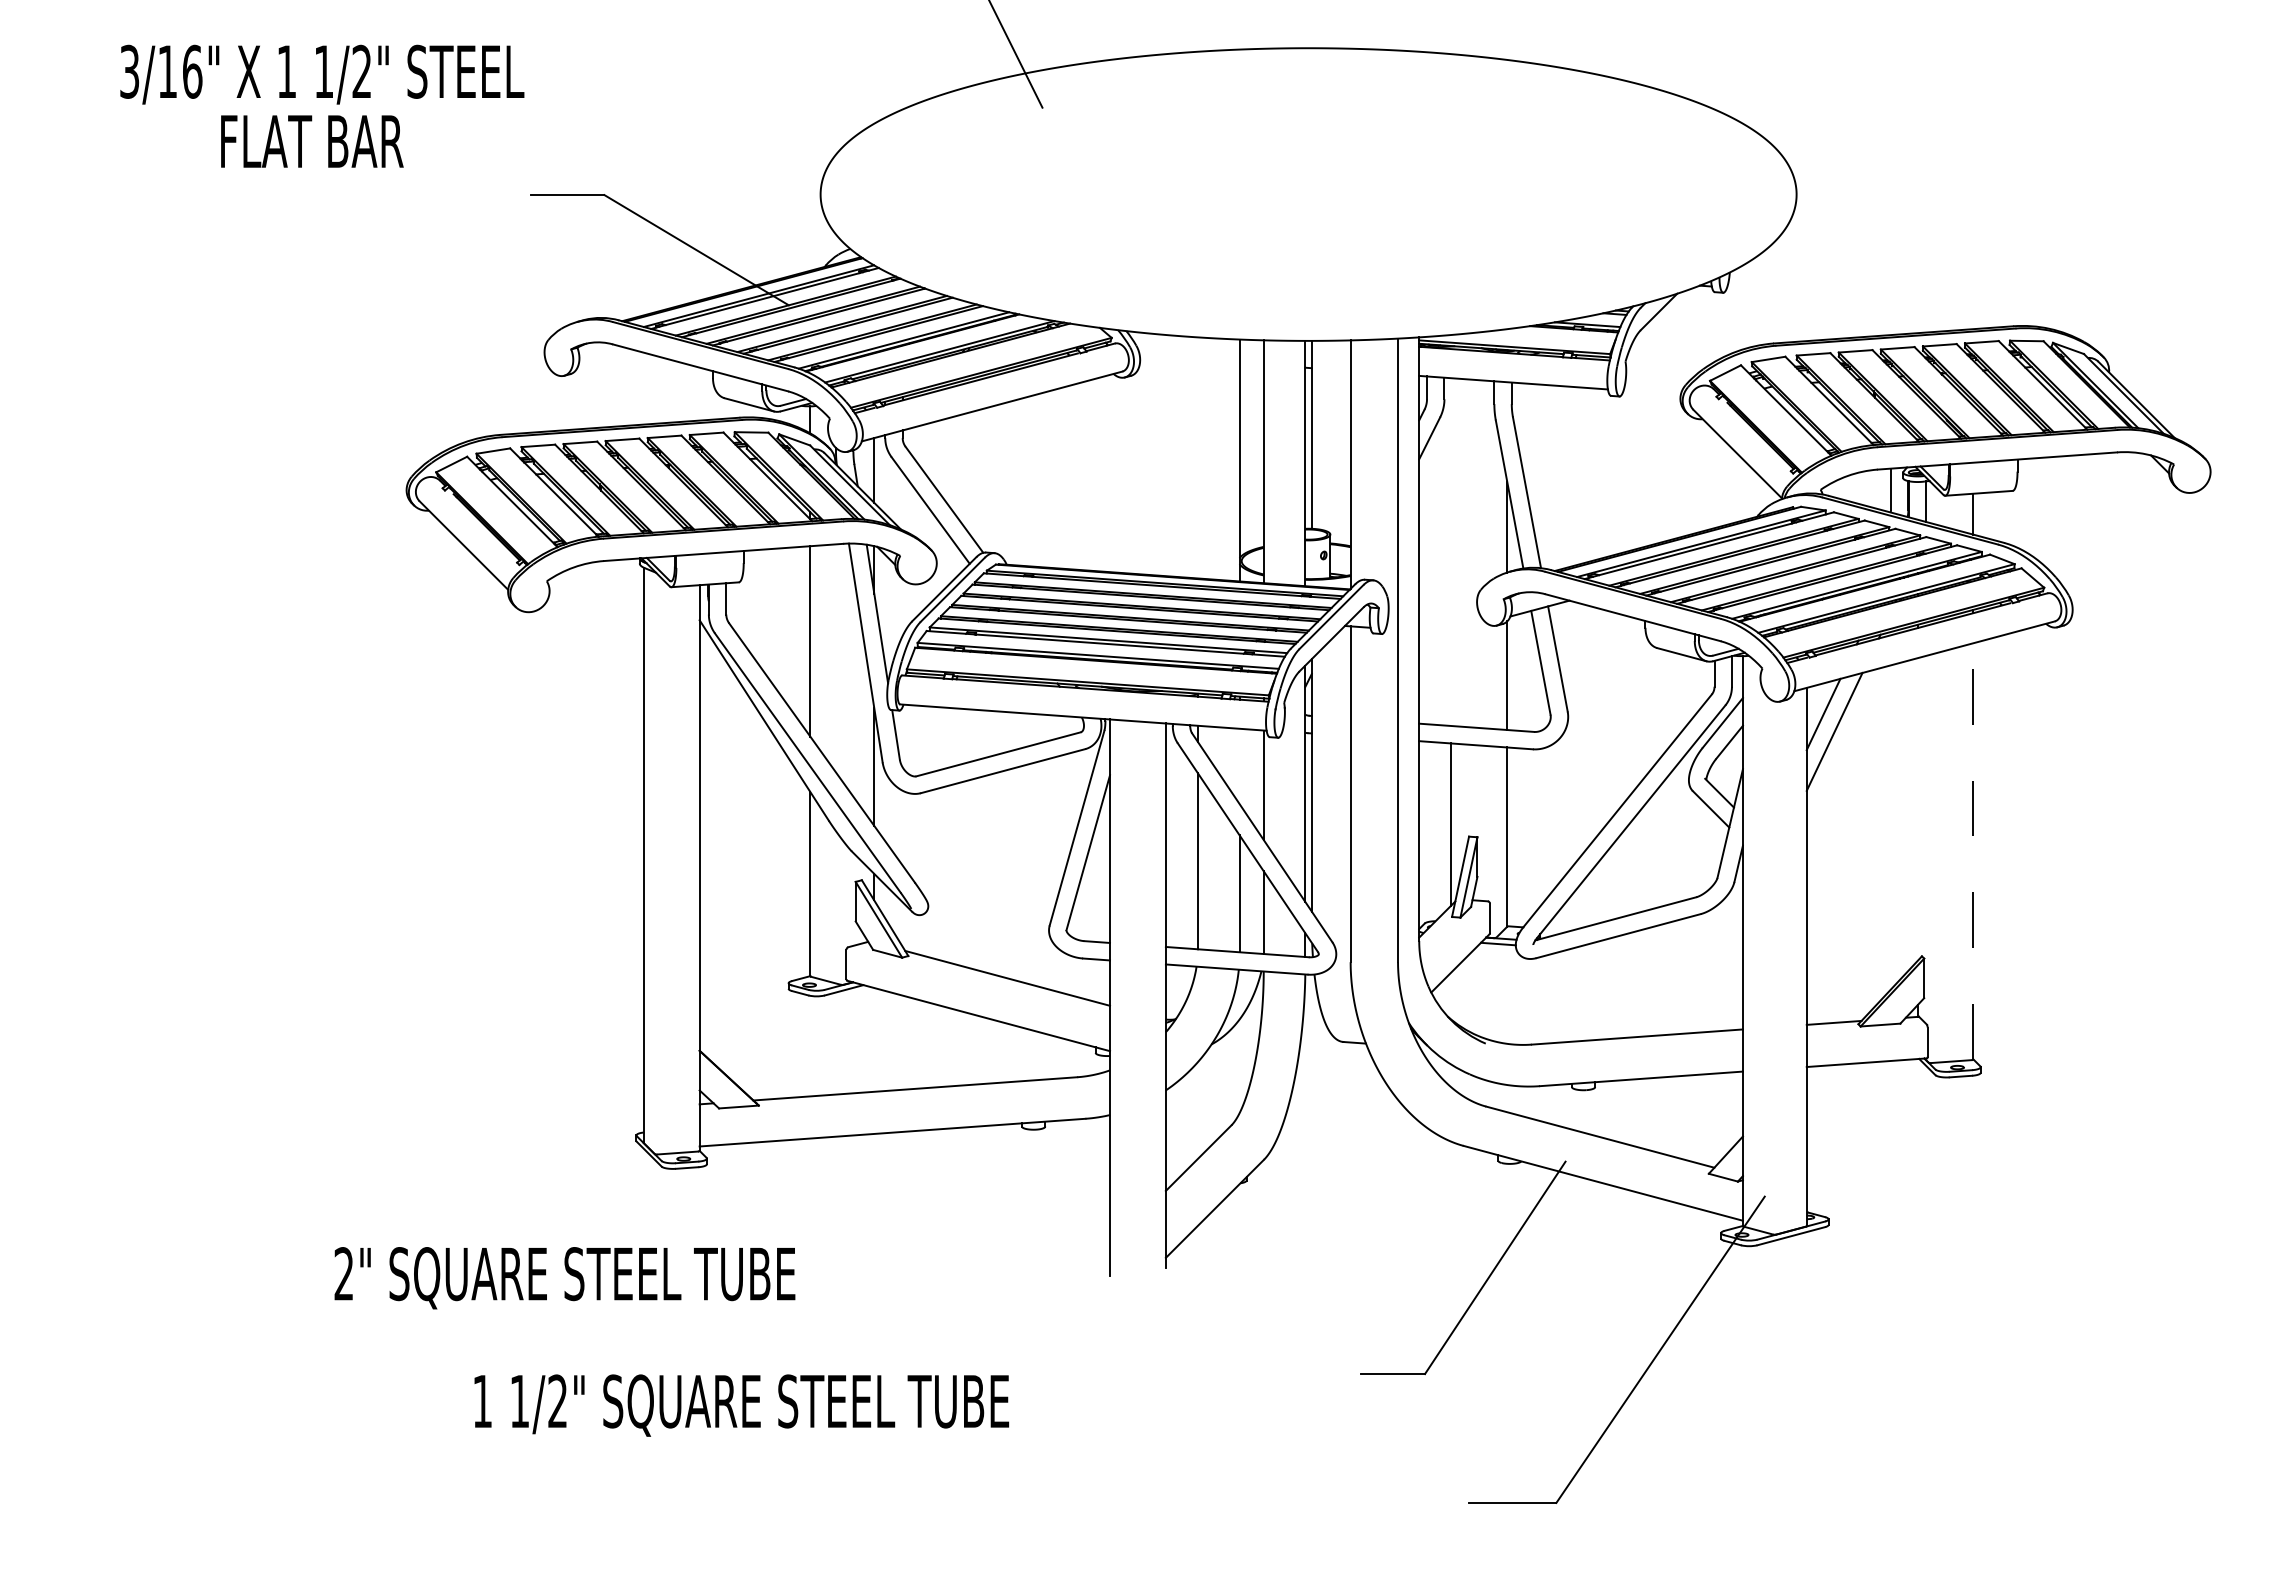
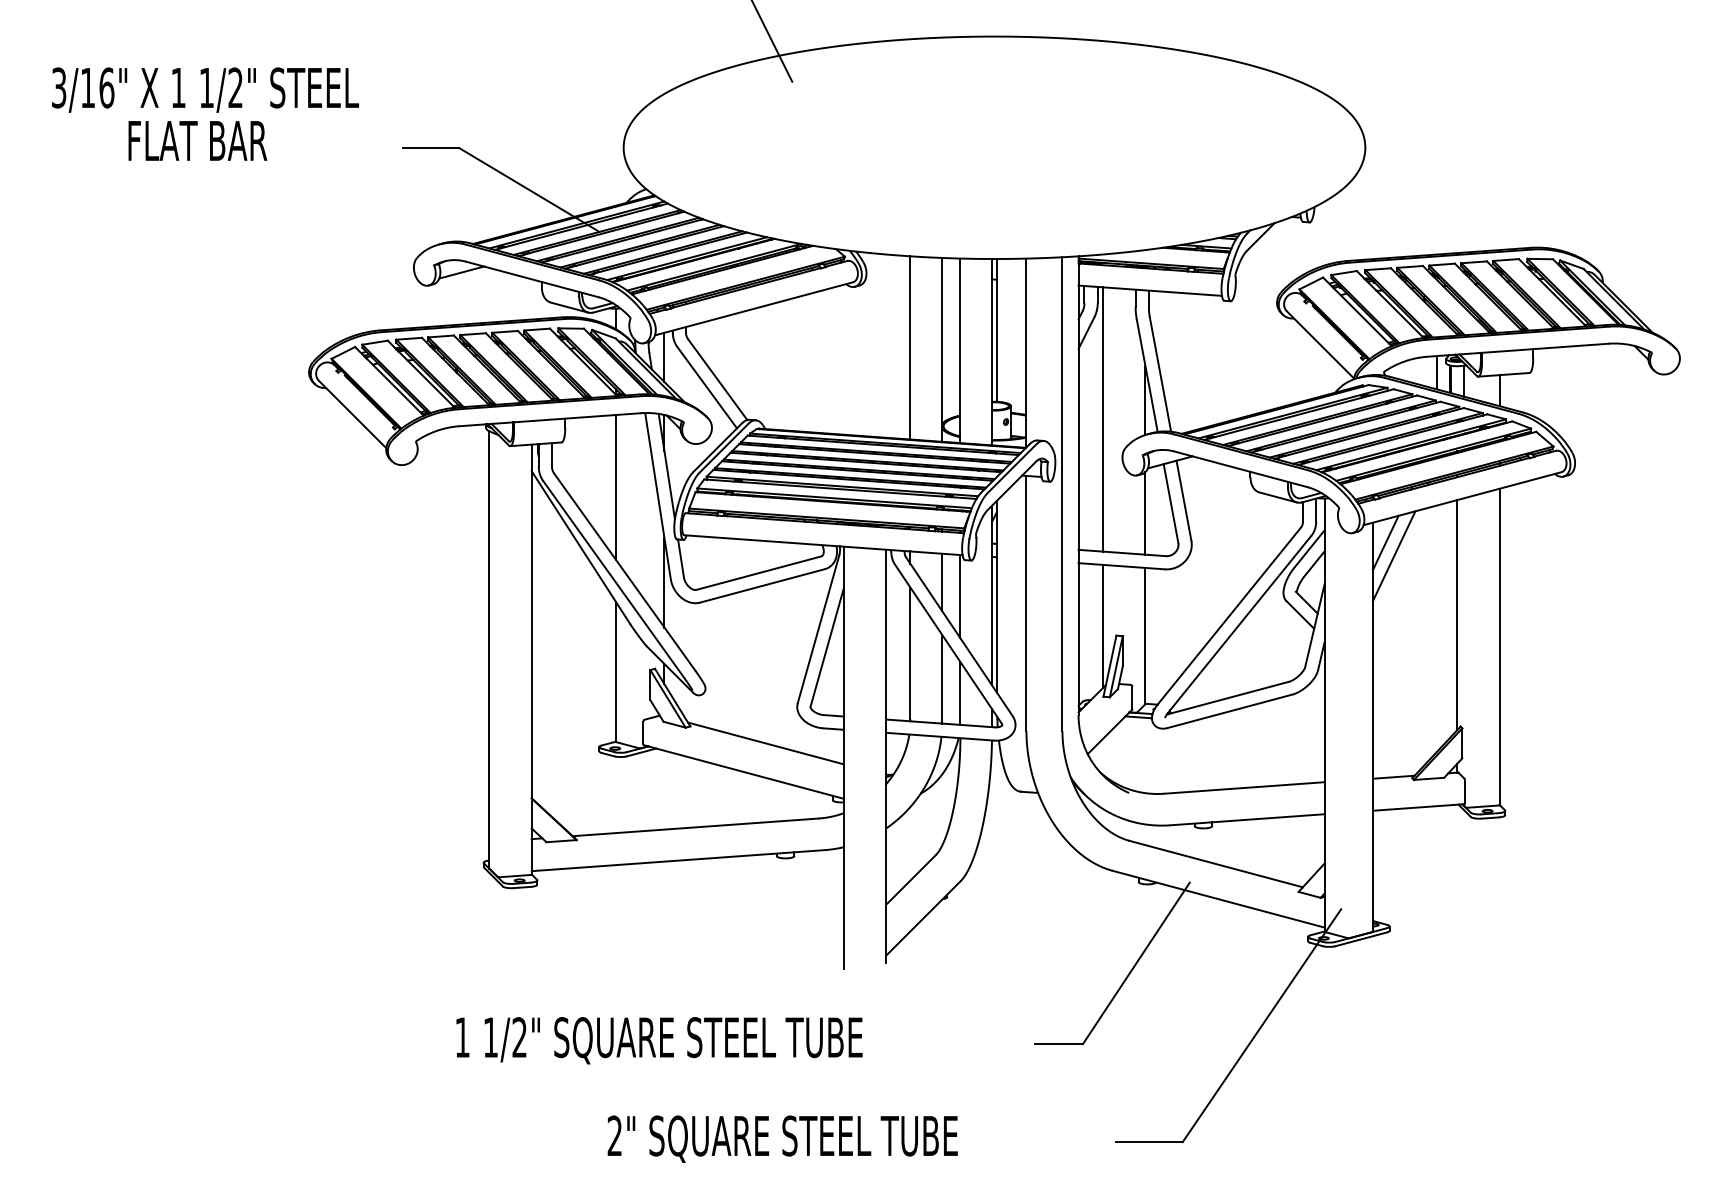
text: (322, 105) -> (205, 113), moved
line: (606, 358) -> (460, 272), added
line: (1198, 457) -> (910, 347), added
line: (1451, 552) -> (1103, 419), added
line: (1239, 766) -> (941, 582), added
line: (1917, 809) -> (1457, 615), added
line: (1973, 850) -> (1499, 646), dashed -> solid
text: (564, 1278) -> (782, 1139), moved
text: (741, 1405) -> (659, 1040), moved

